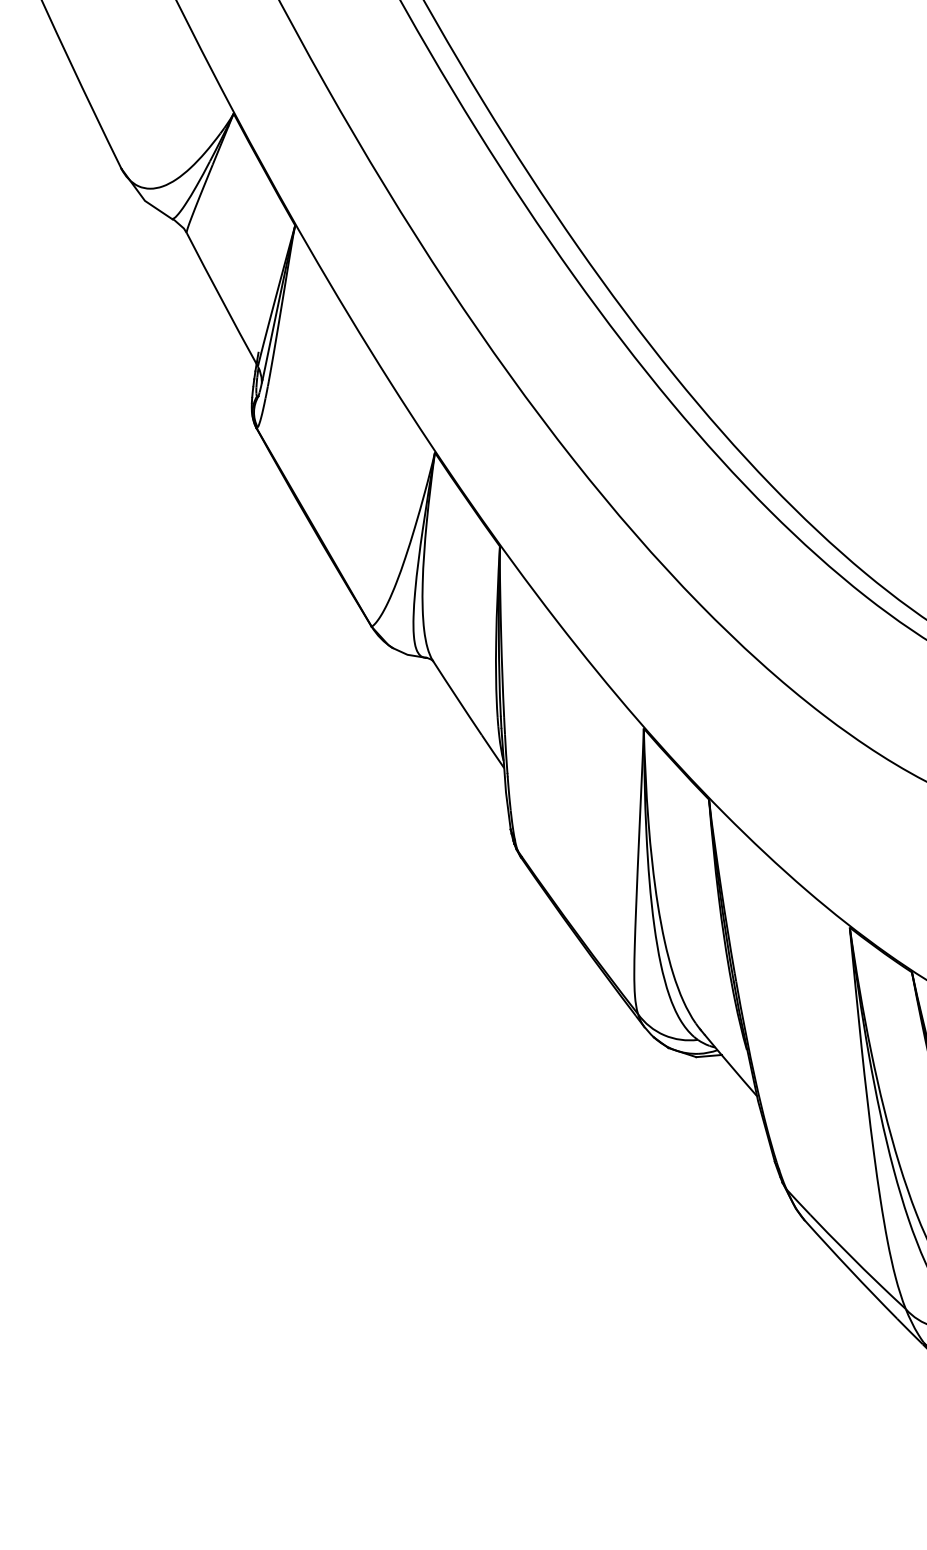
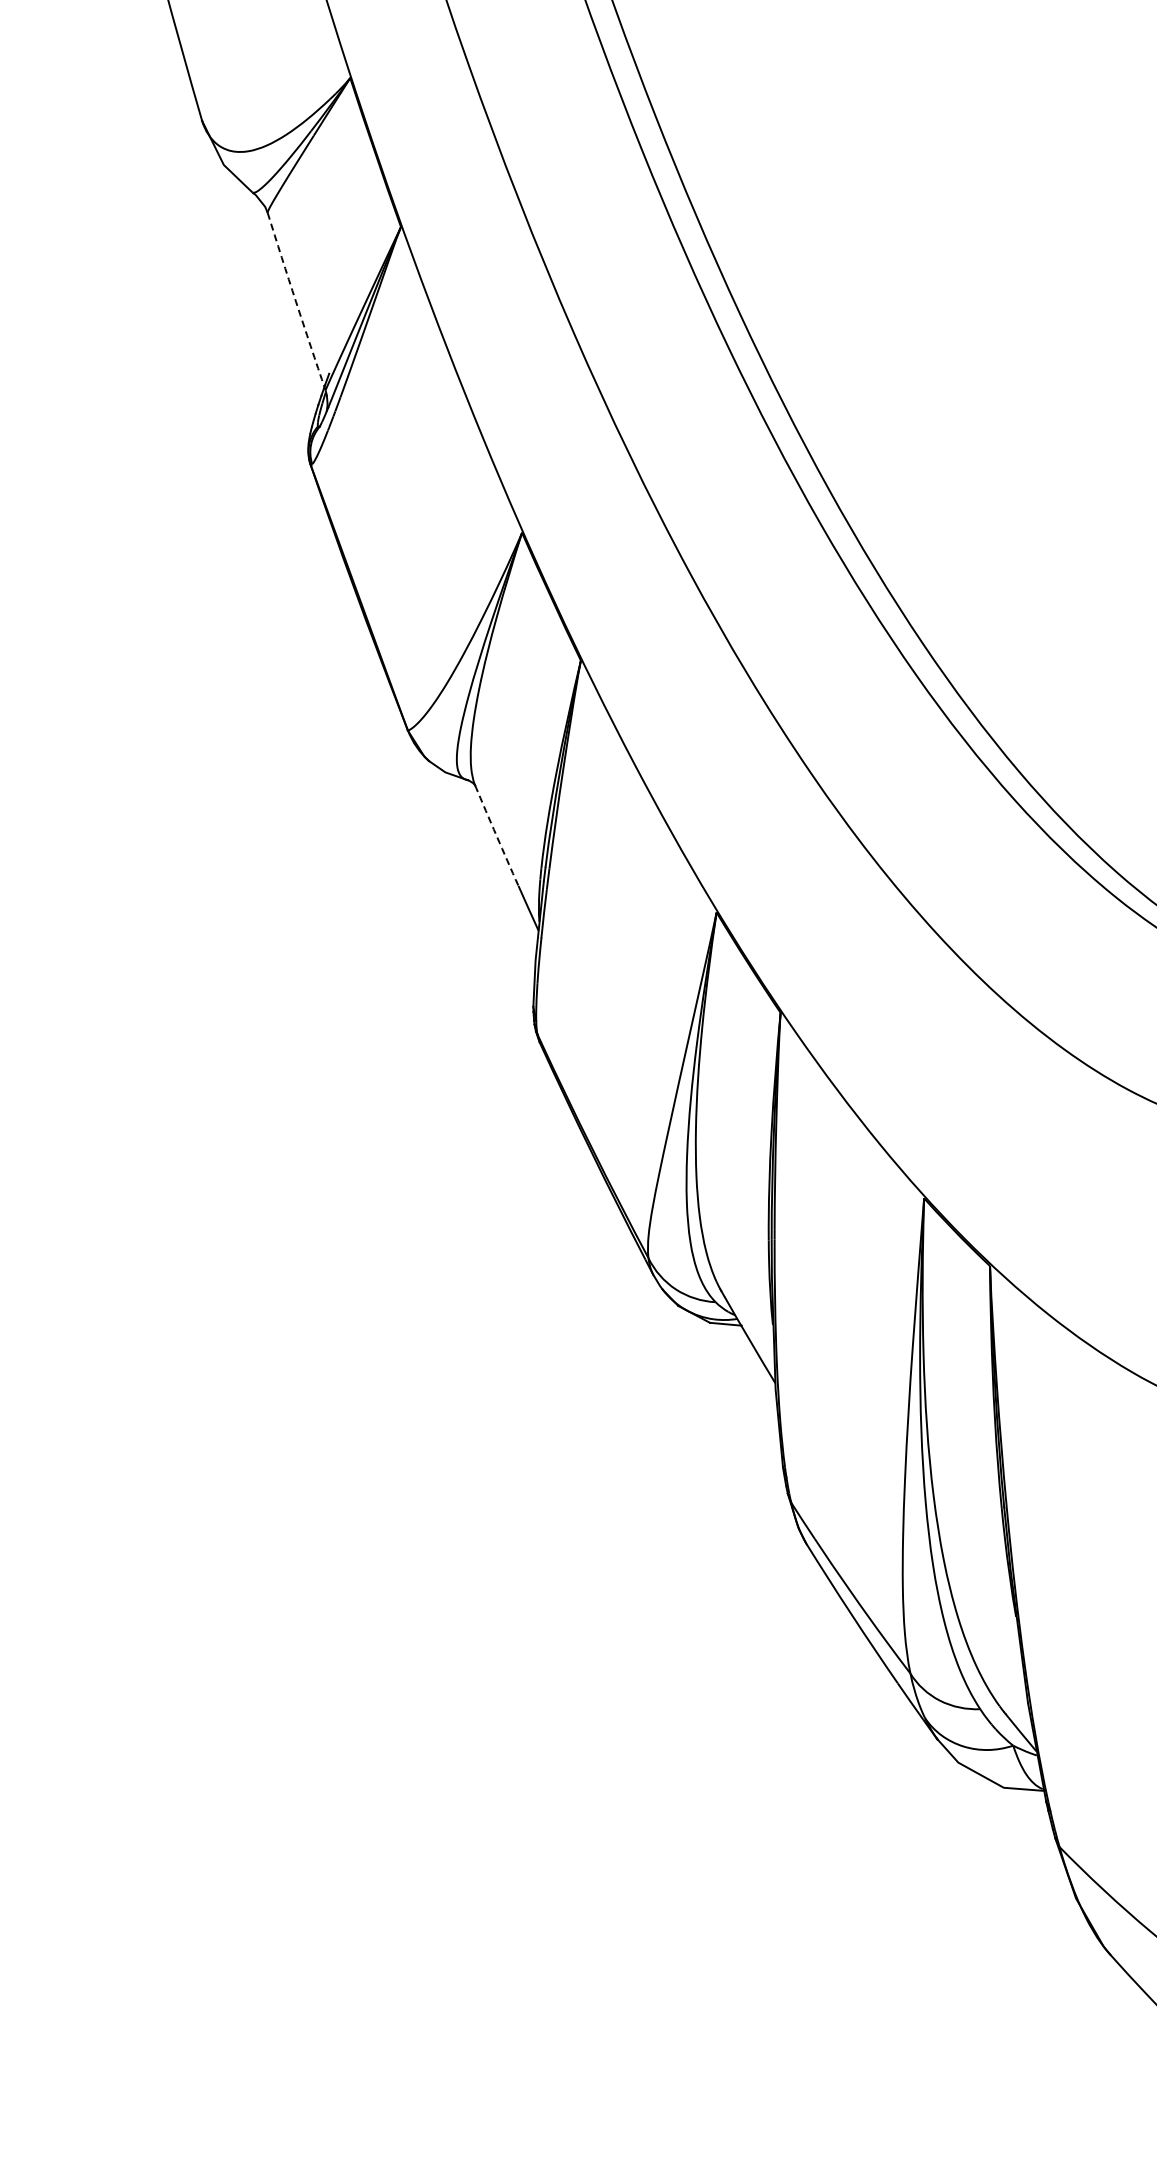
arc: (222, 299) -> (296, 301), solid -> dashed
arc: (457, 697) -> (496, 835), solid -> dashed

